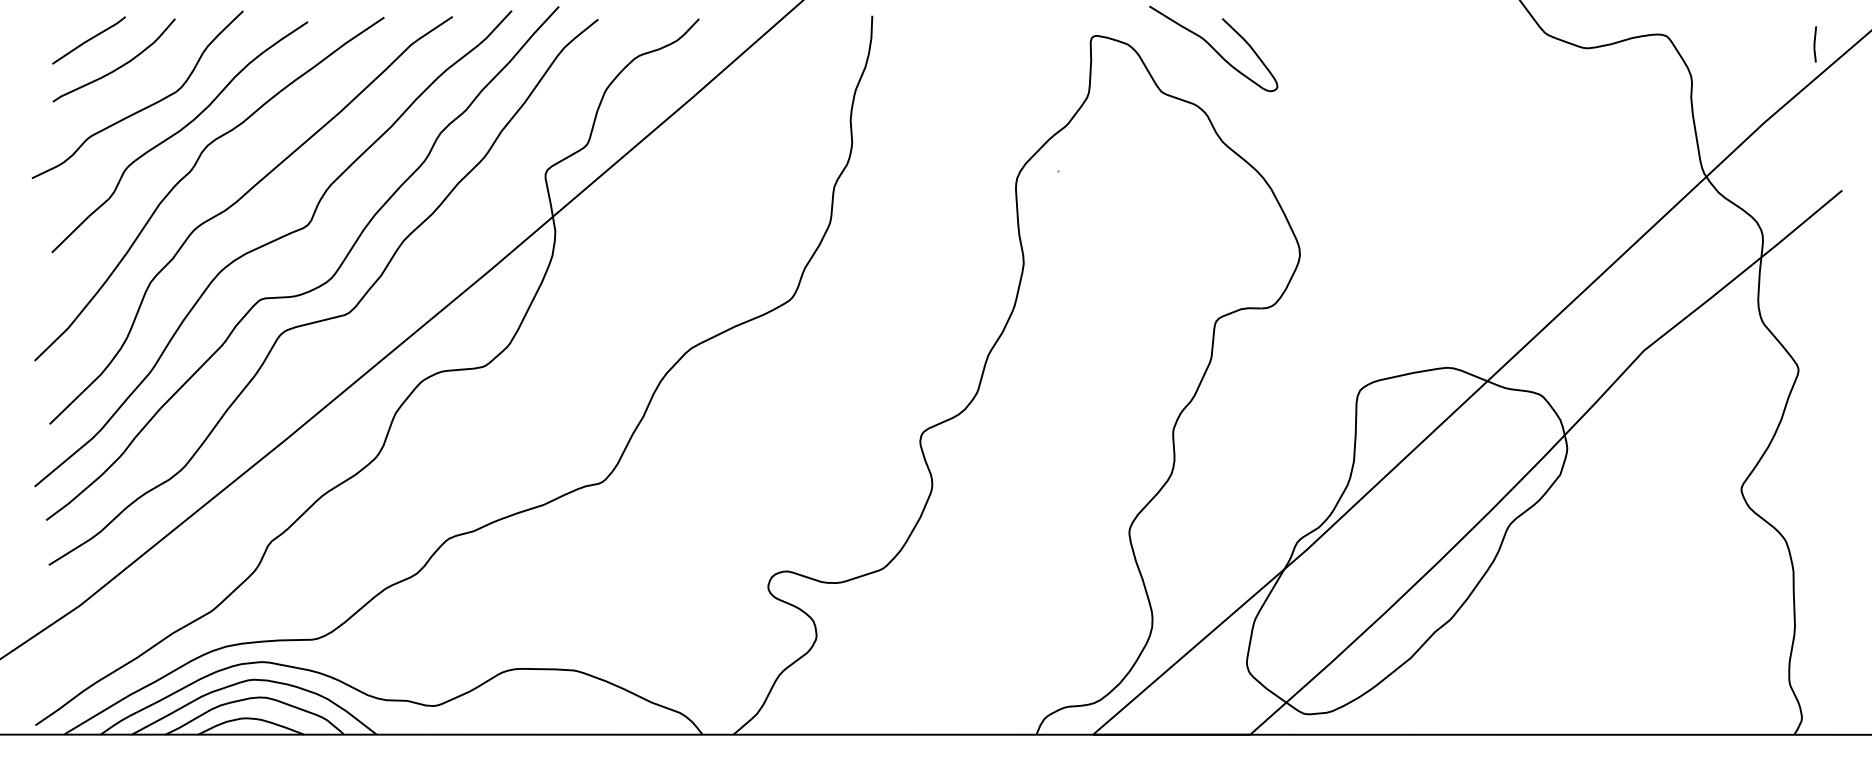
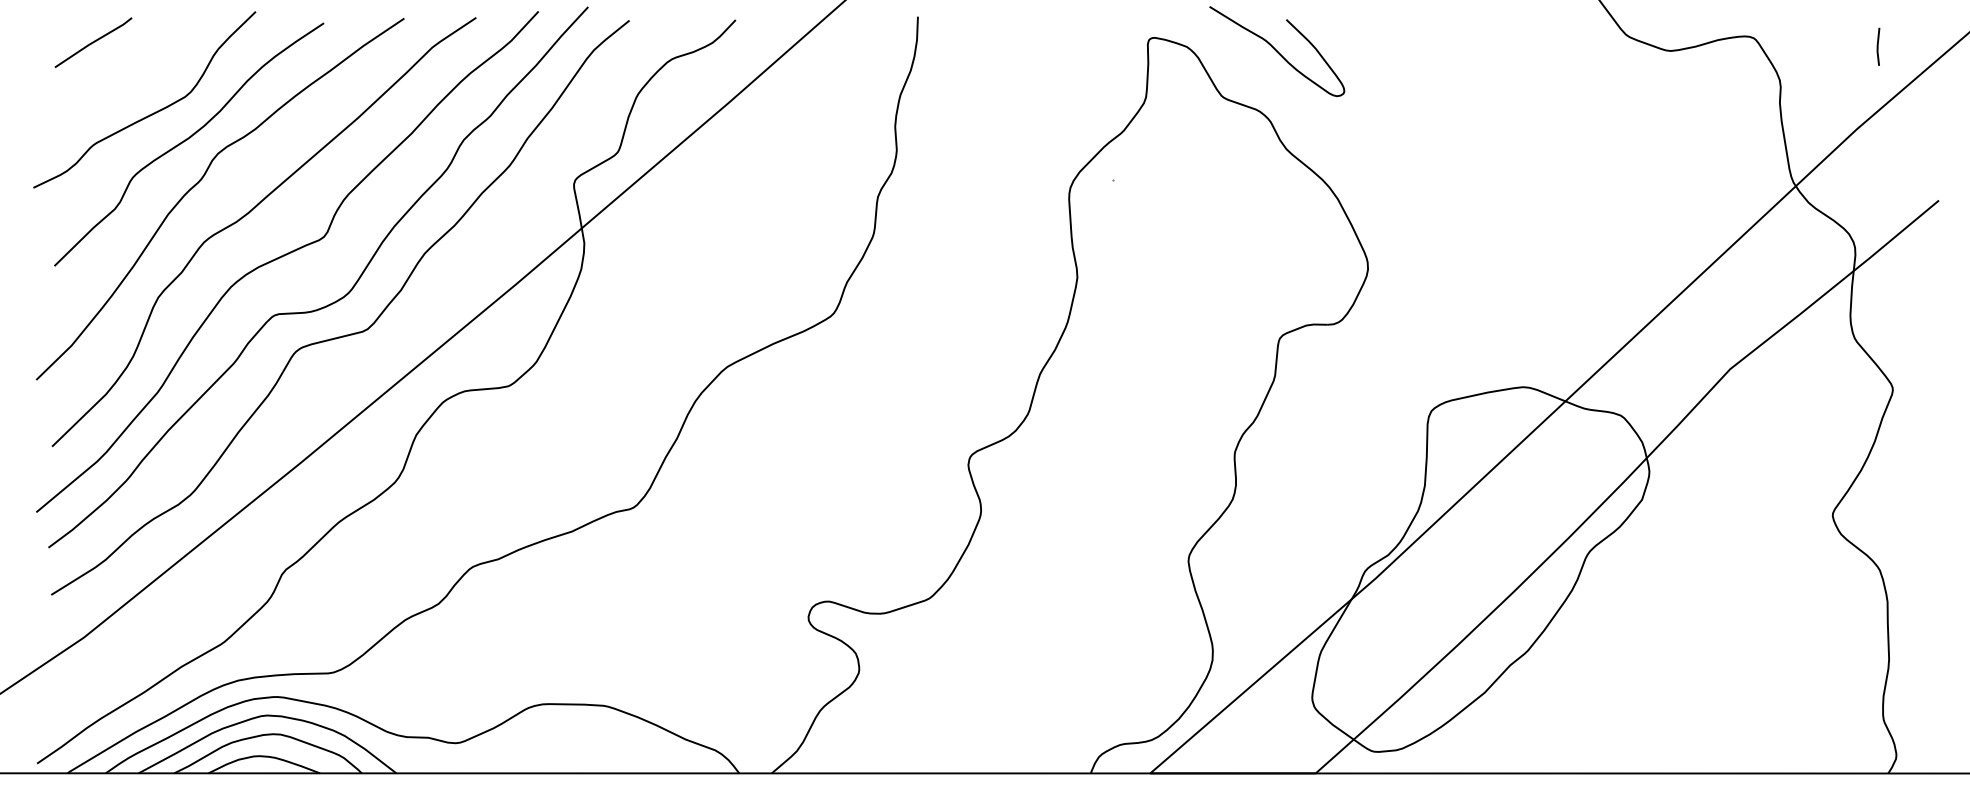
line: (1815, 44) -> (1878, 46), moved
curve: (117, 67) -> (123, 71), removed

